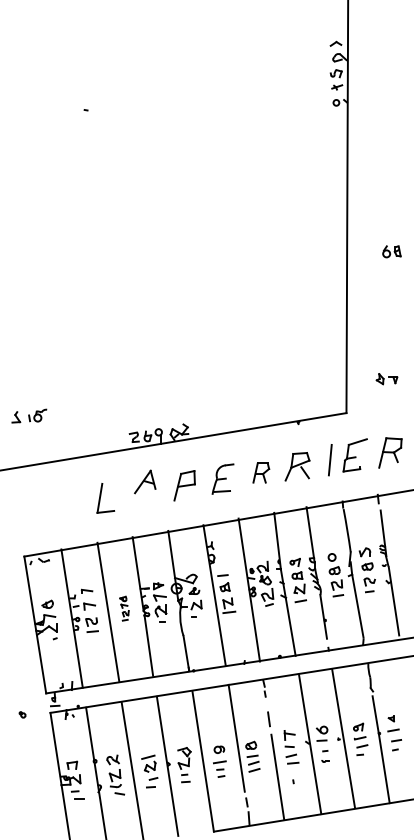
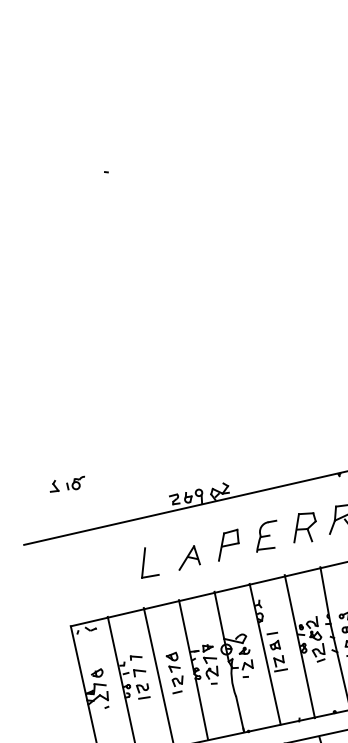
part: (261, 472) -> (305, 527), size x1.43
part: (145, 481) -> (189, 557), moved
part: (124, 608) -> (175, 672), size x1.67

